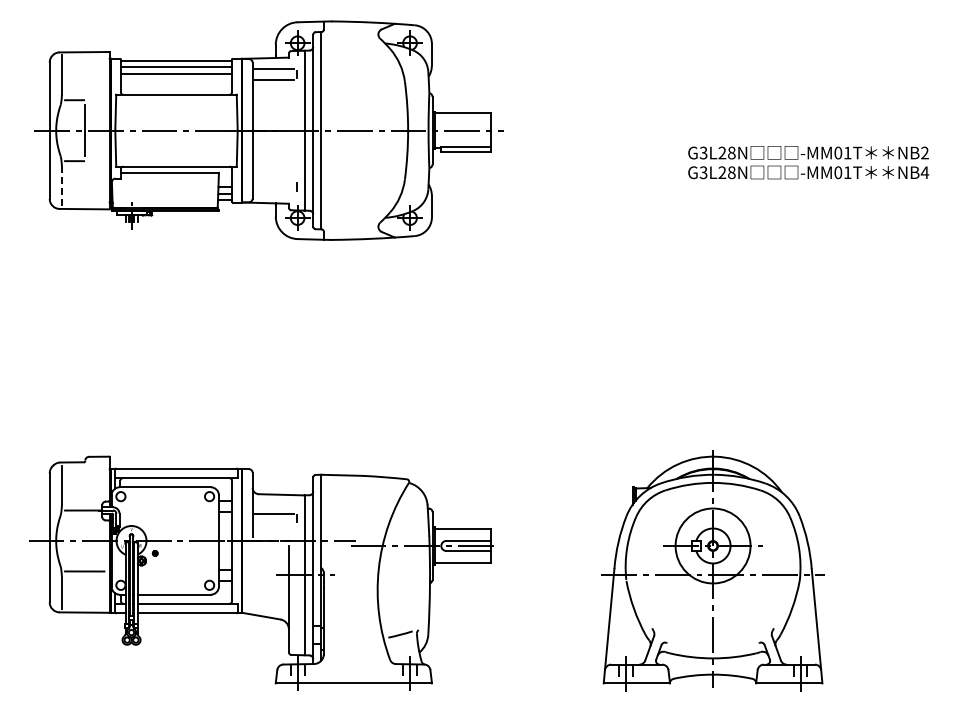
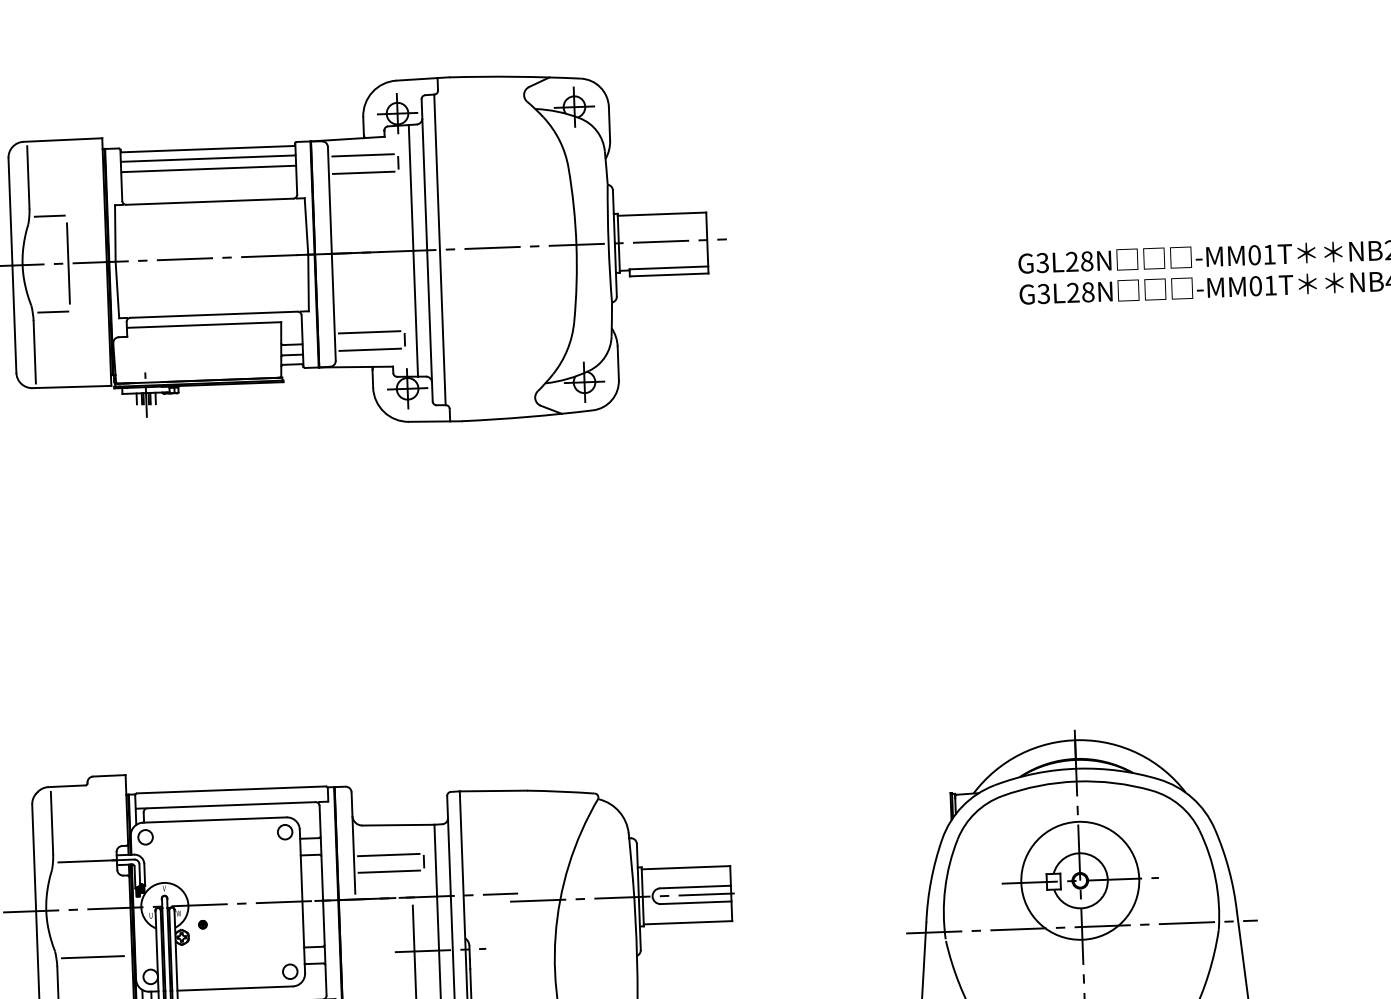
line: (274, 181) -> (369, 332), added
line: (61, 186) -> (34, 352), dashed -> solid
line: (274, 192) -> (369, 349), added
line: (274, 524) -> (388, 872), added

